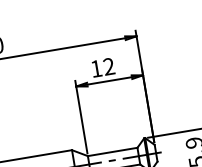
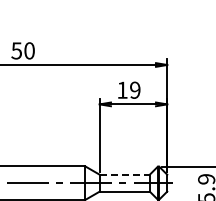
text: (109, 65) -> (135, 89), 12 -> 19
line: (113, 151) -> (125, 174), solid -> dashed

